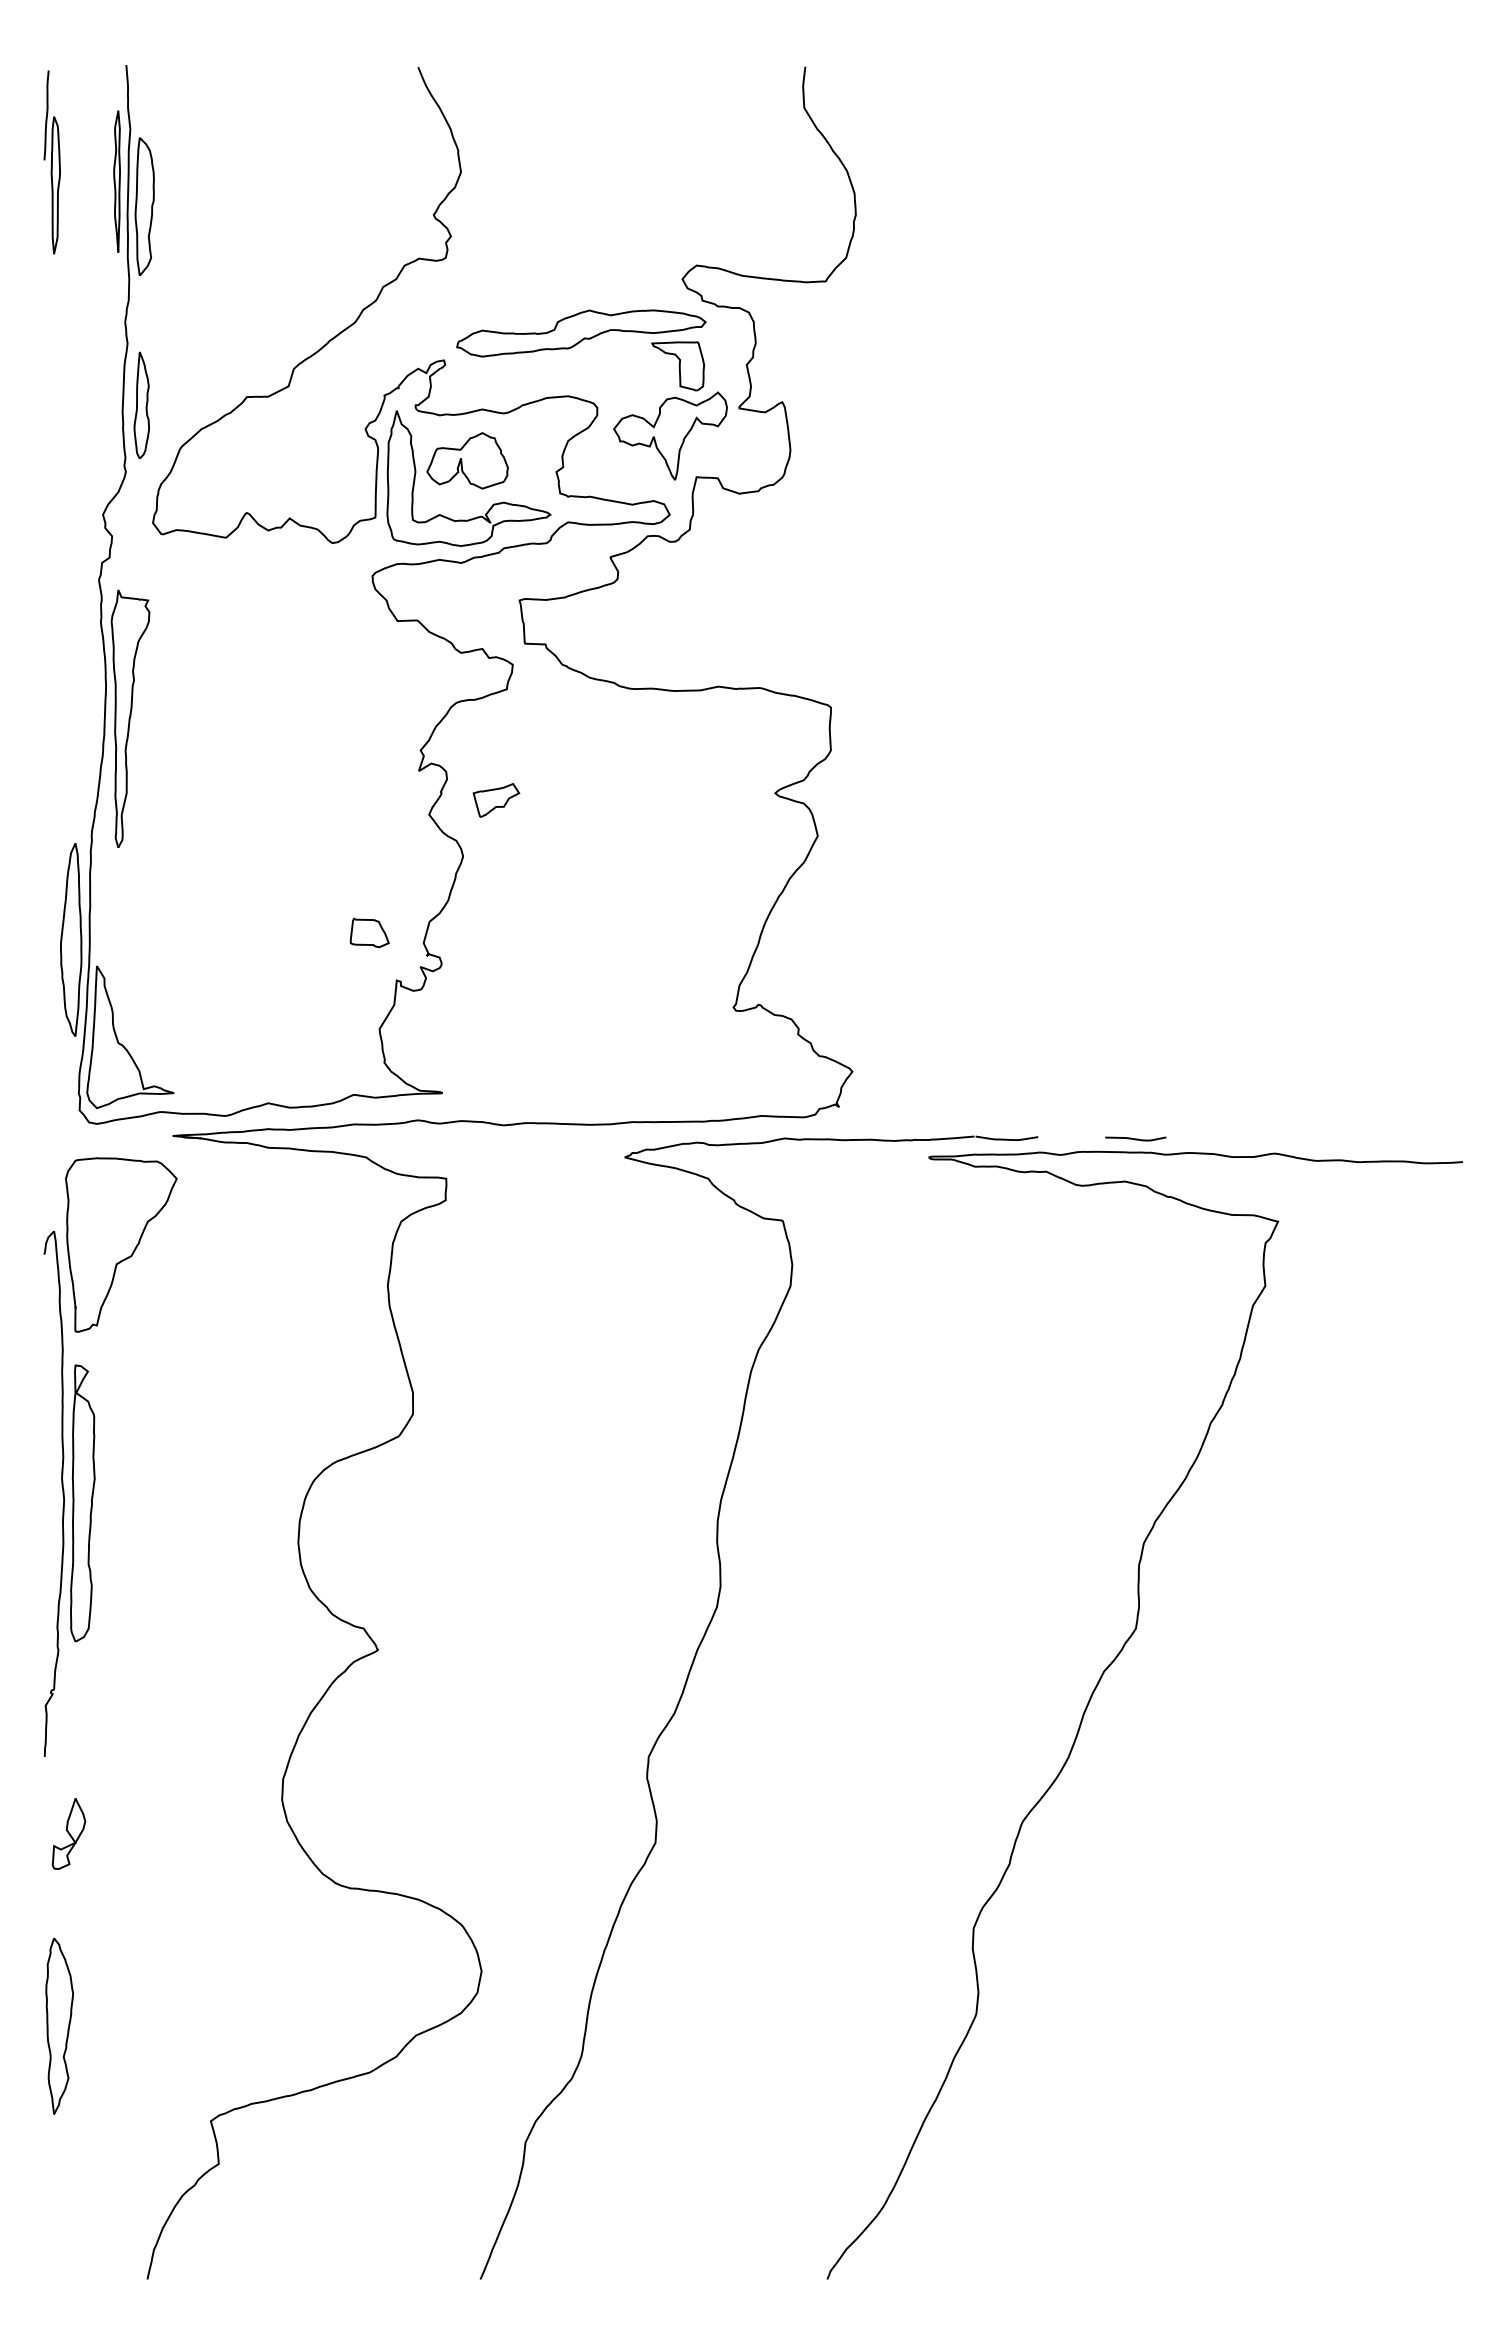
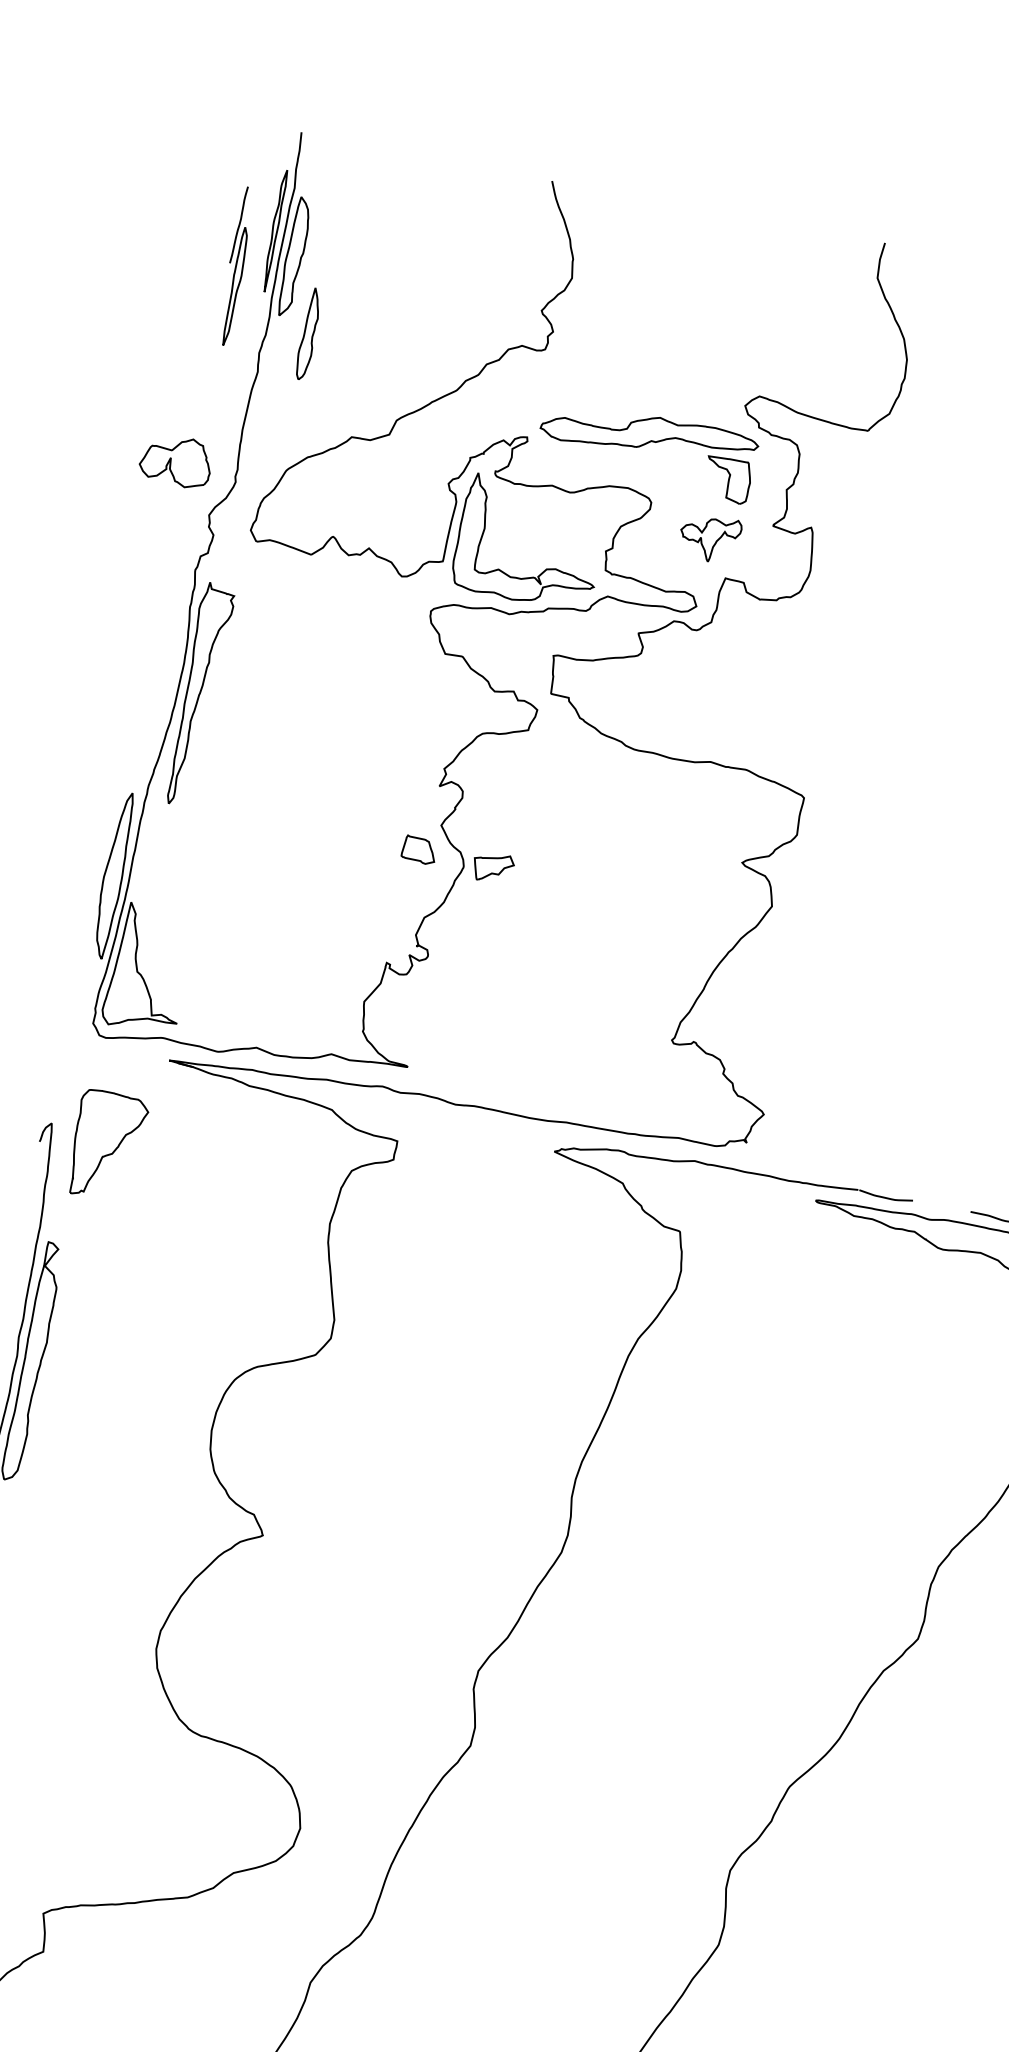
part: (51, 162) -> (235, 266), moved
part: (141, 404) -> (308, 333), moved
part: (670, 435) -> (709, 538), size x0.6
part: (467, 460) -> (176, 460), moved
part: (496, 800) -> (493, 867), moved
part: (369, 932) -> (419, 849), moved
part: (121, 1244) -> (107, 1145), size x0.7

